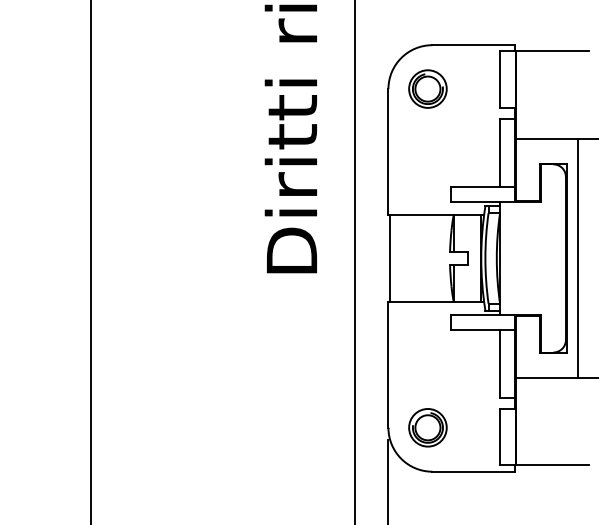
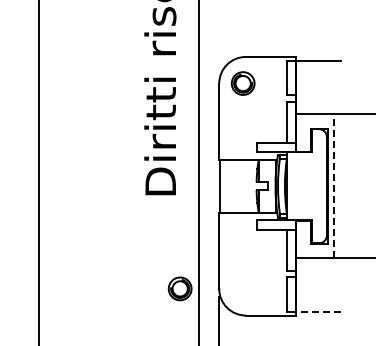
line: (578, 257) -> (334, 185), solid -> dashed
part: (426, 427) -> (179, 288), moved
line: (552, 465) -> (318, 311), solid -> dashed

